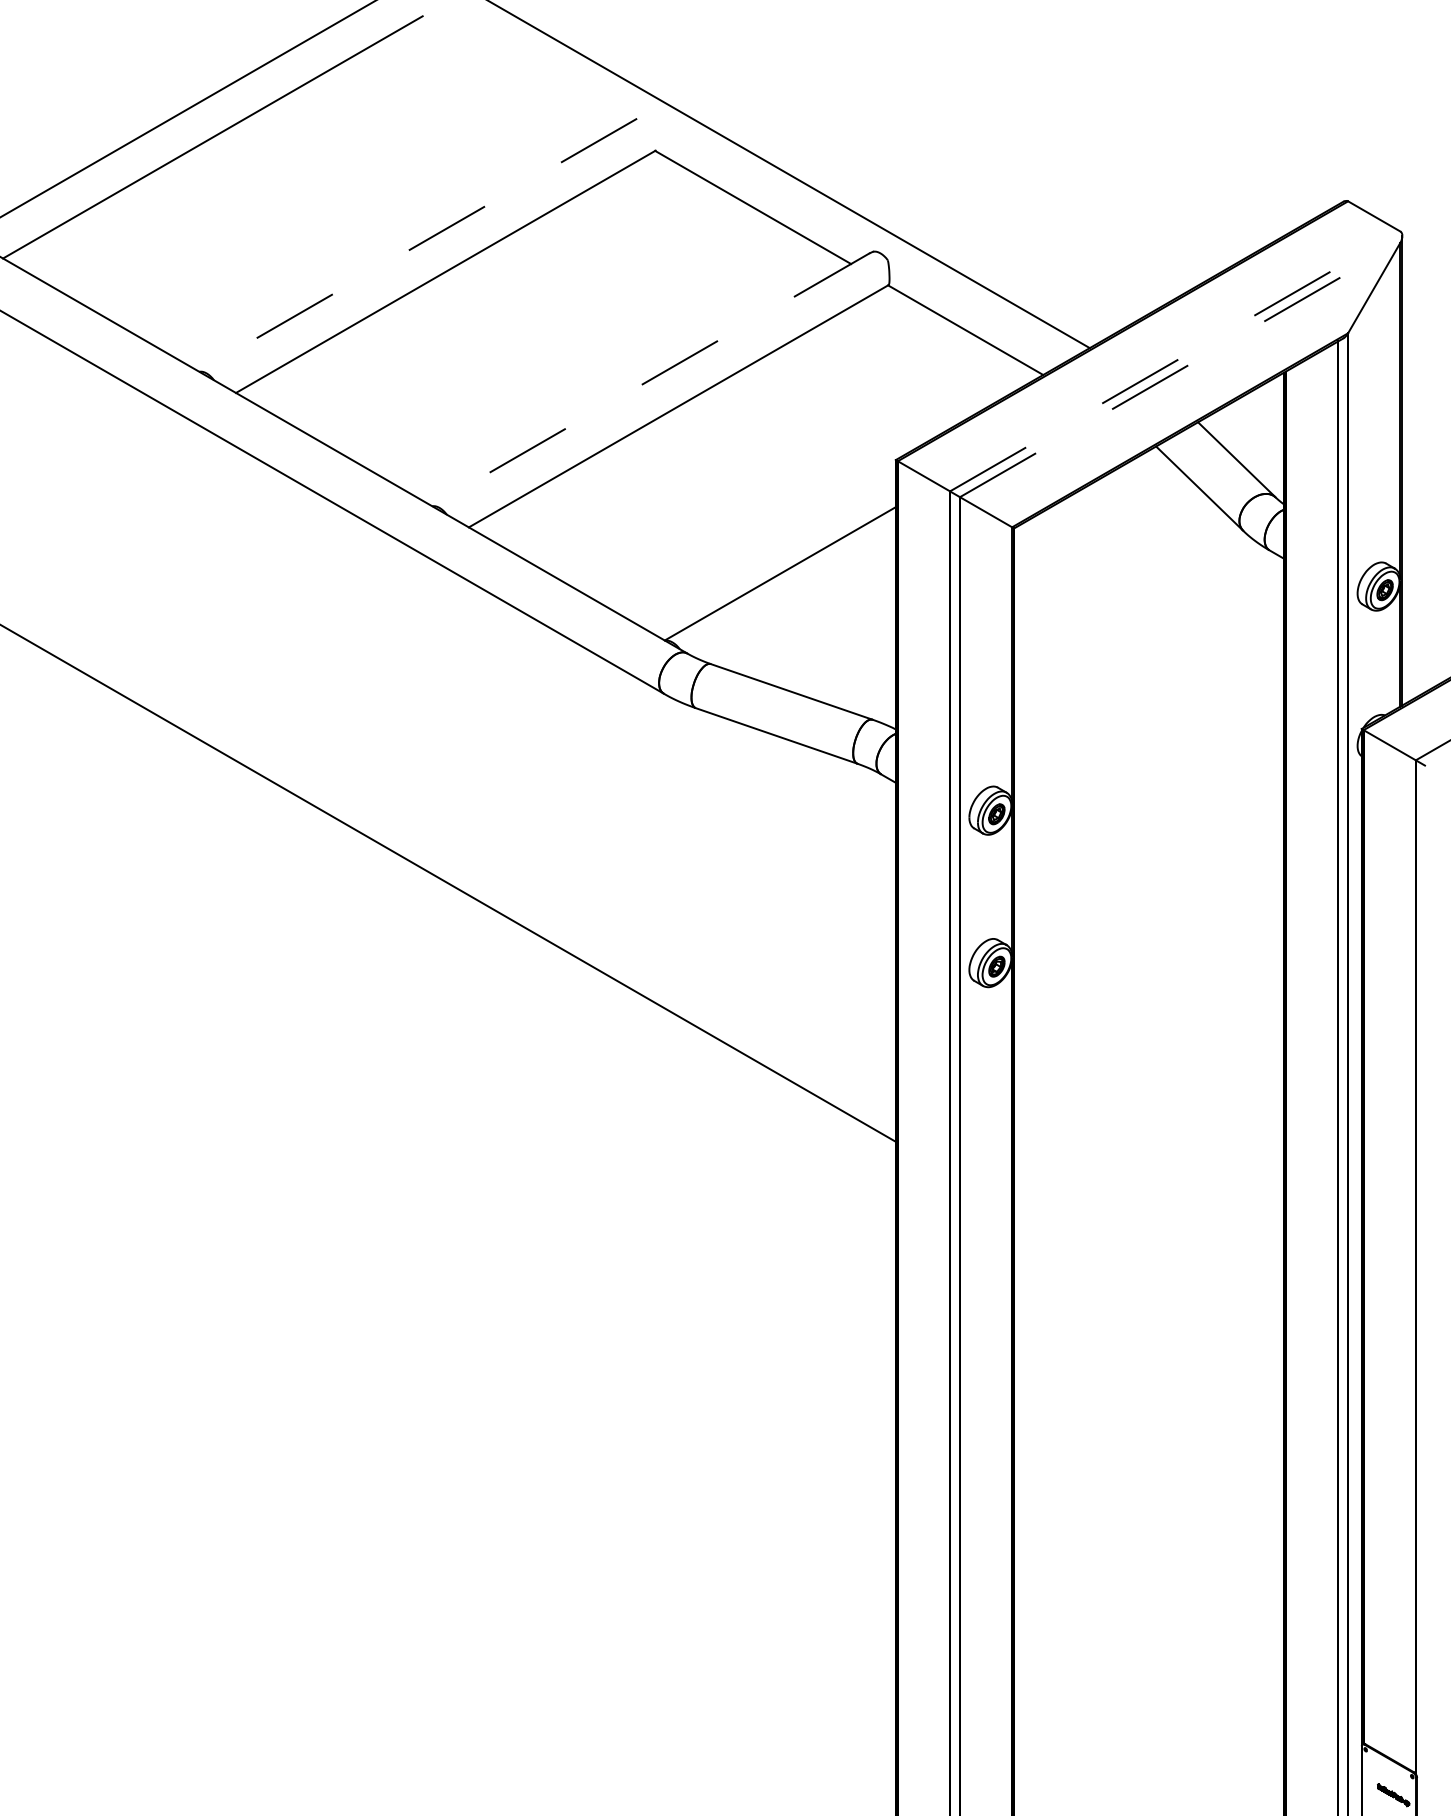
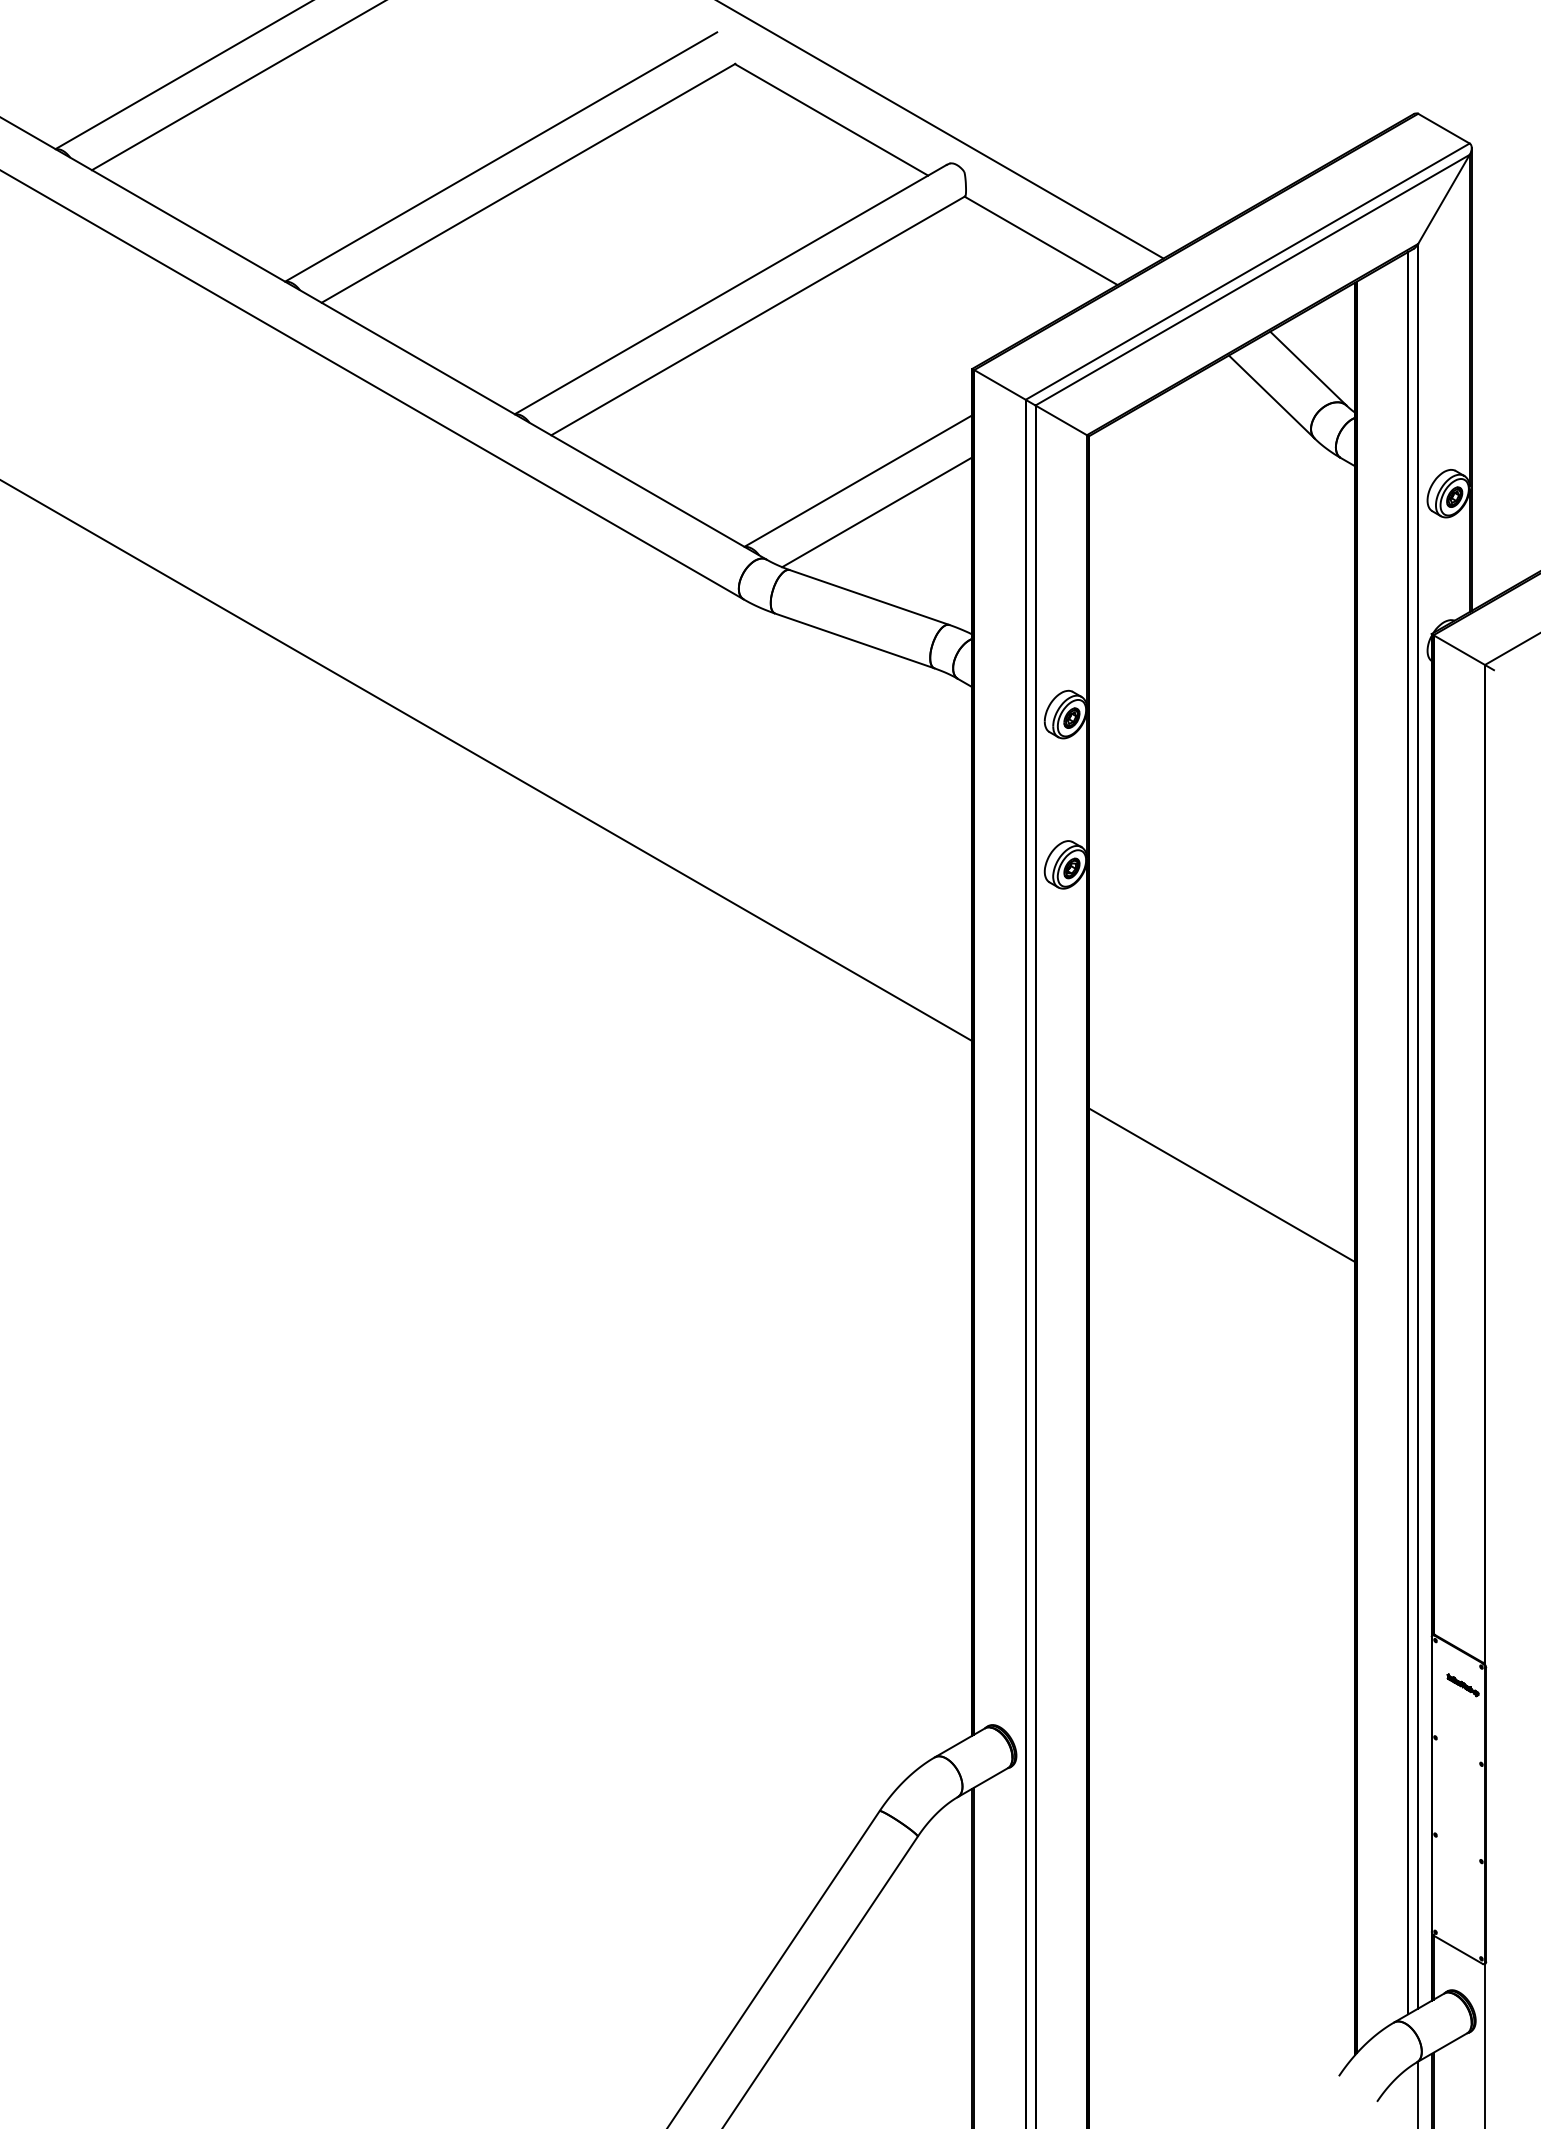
line: (417, 245) -> (500, 157), dashed -> solid
line: (1175, 361) -> (1248, 271), dashed -> solid
line: (1180, 370) -> (1252, 280), dashed -> solid
line: (650, 379) -> (730, 289), dashed -> solid
line: (799, 605) -> (877, 512), added
line: (1148, 1288) -> (1221, 1185), added

